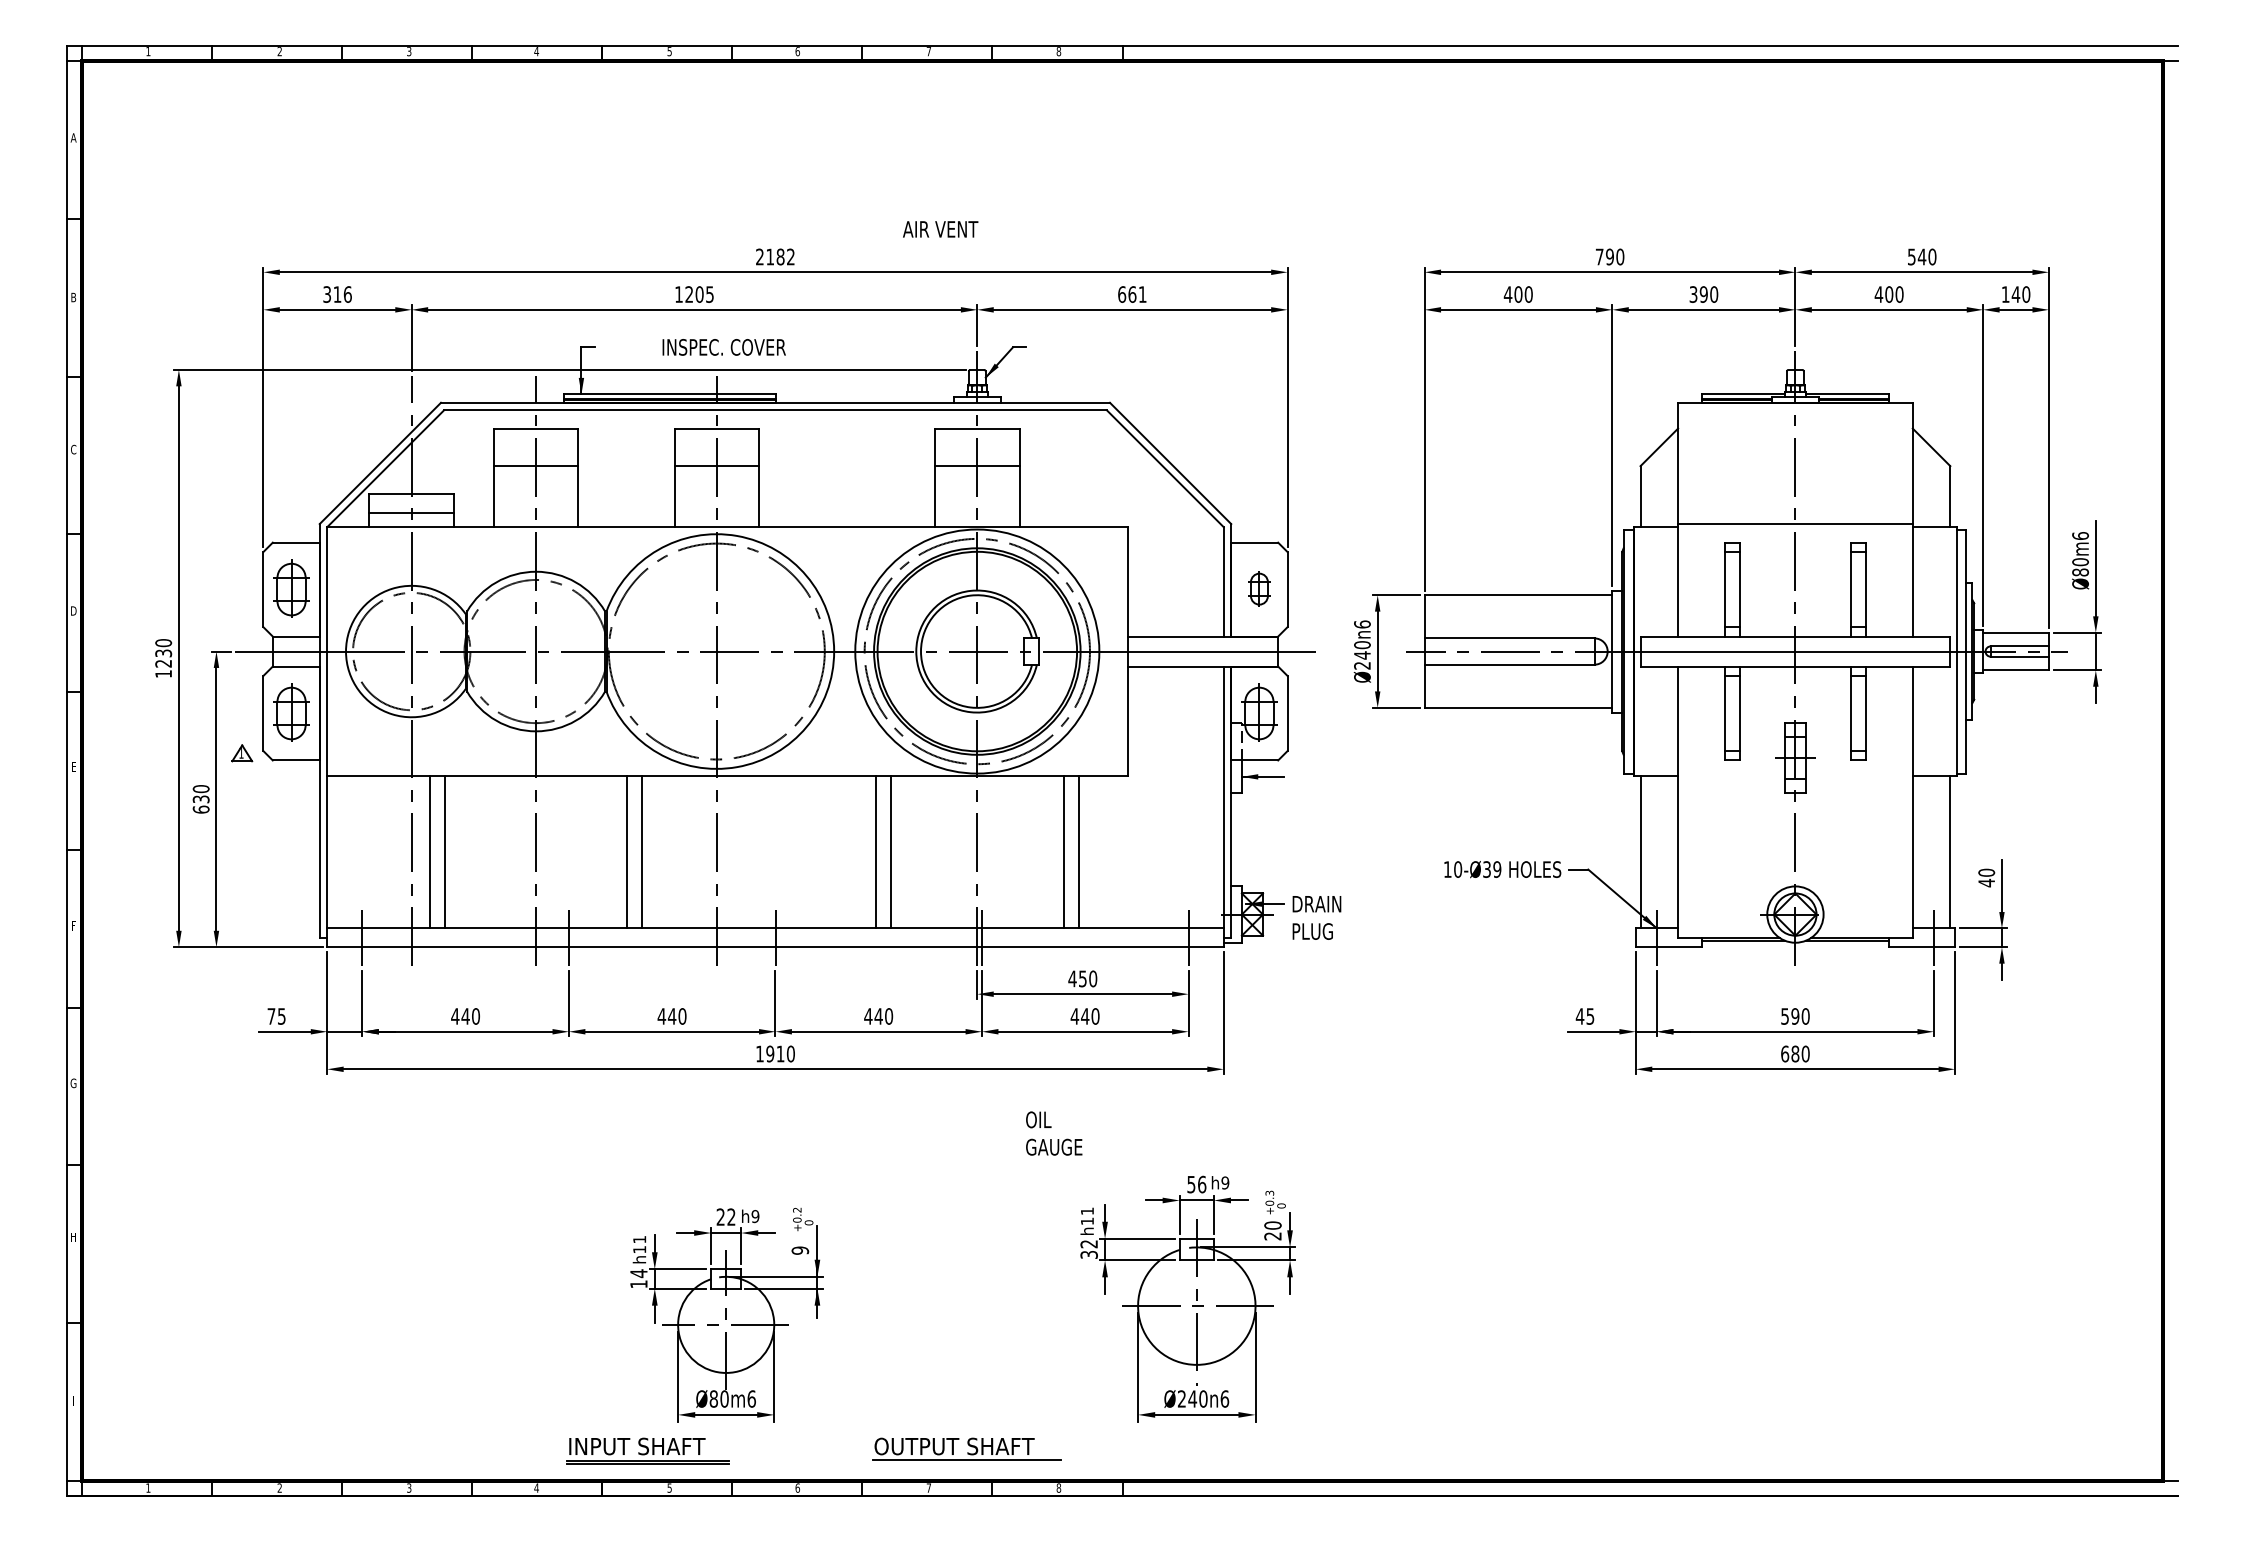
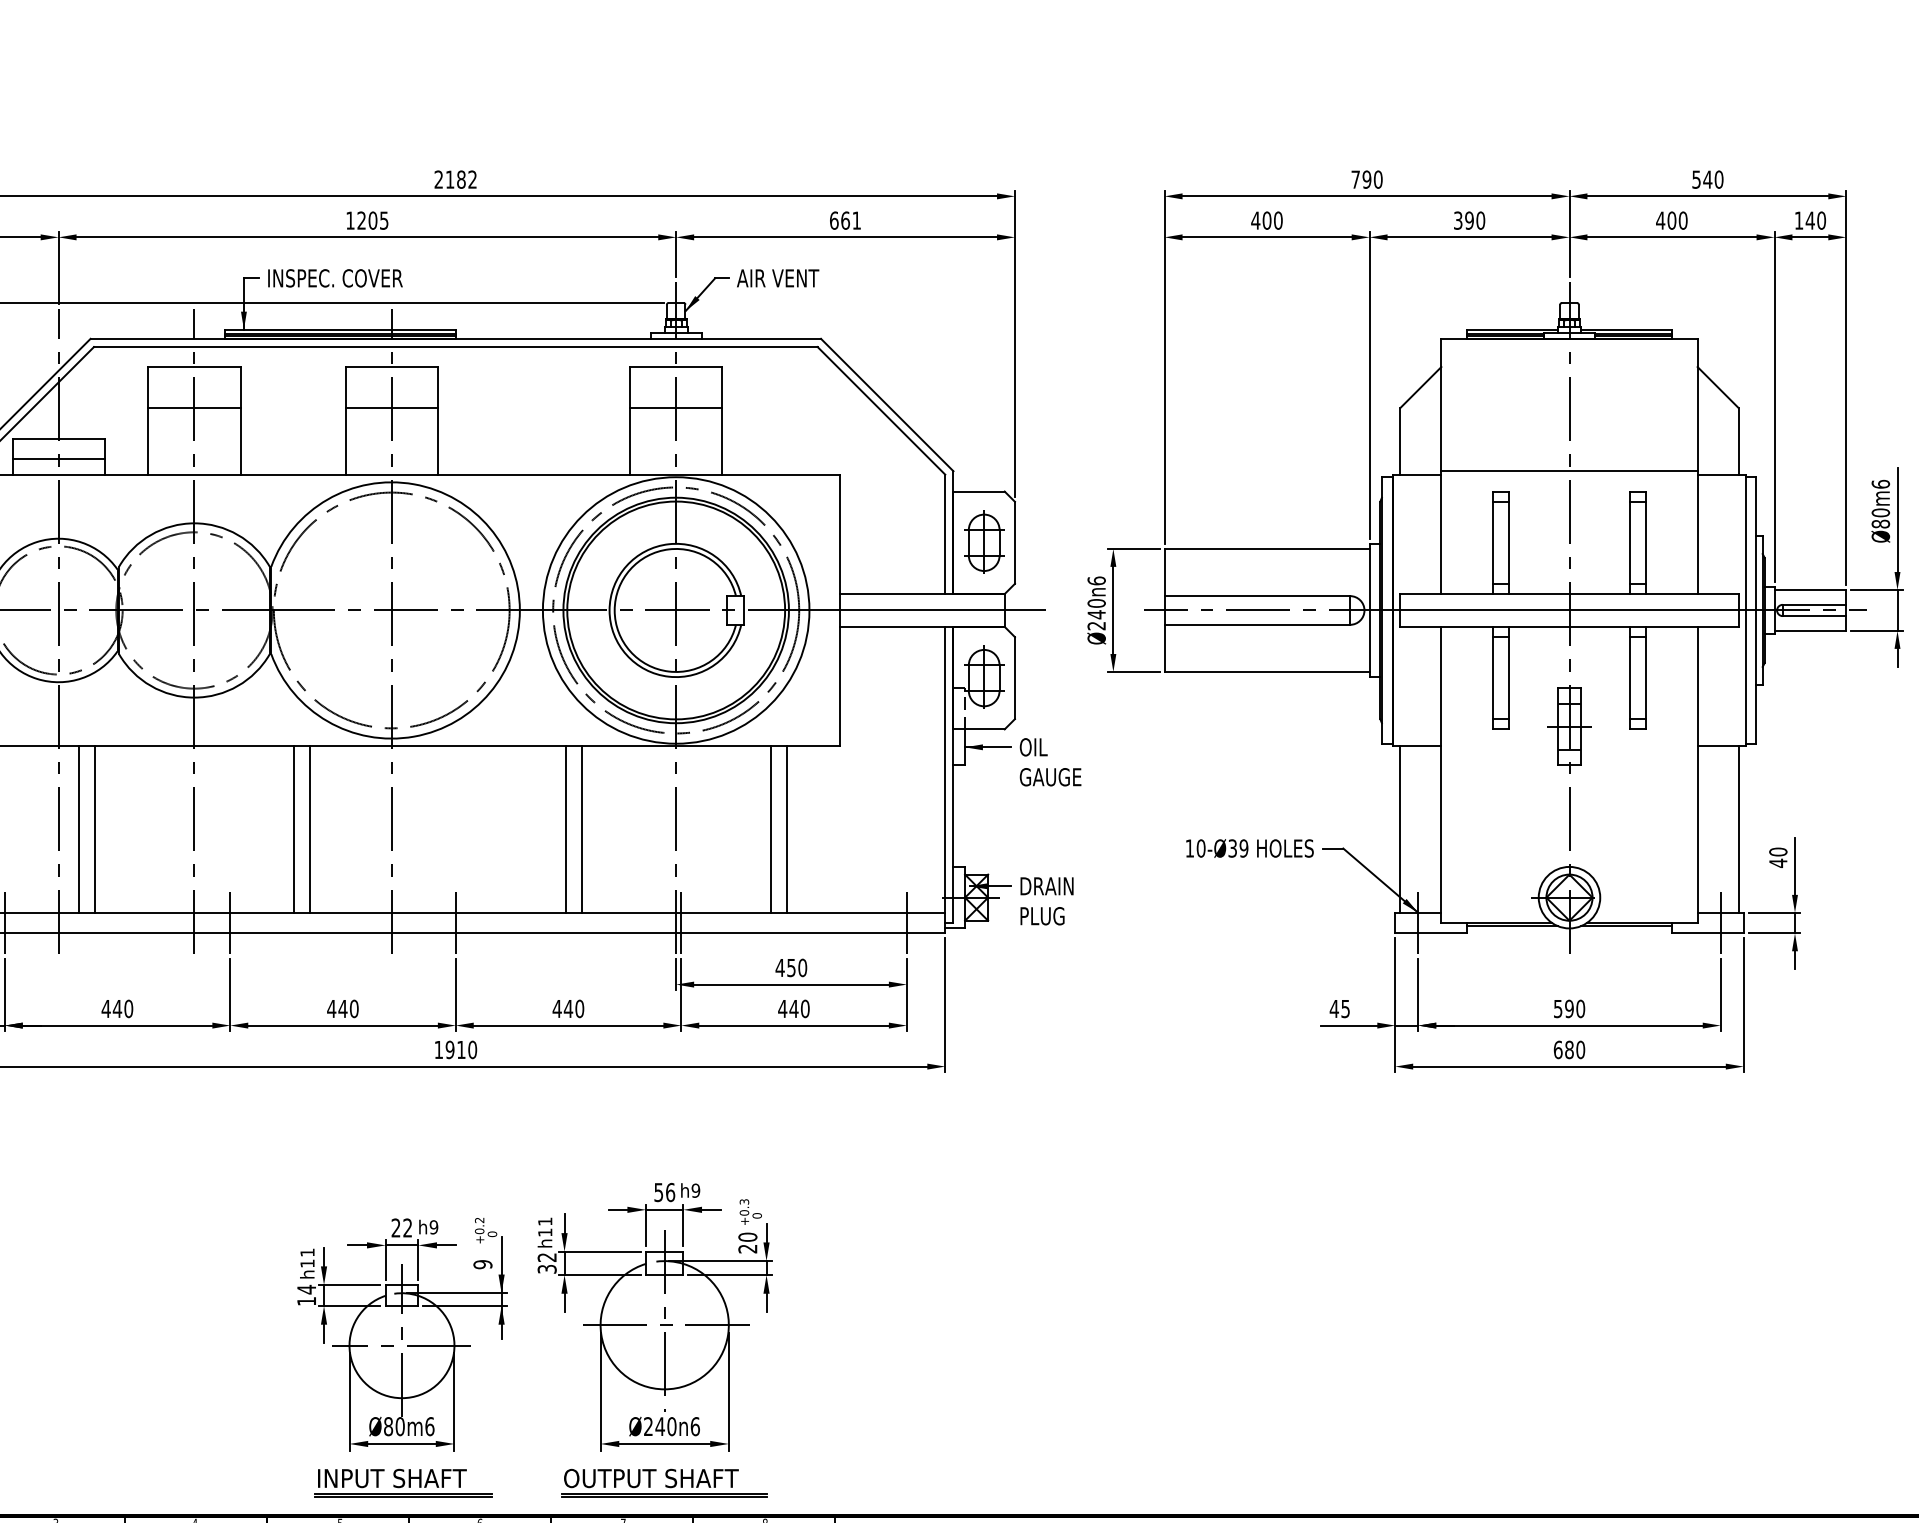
text: (940, 229) -> (777, 278), moved
text: (723, 347) -> (334, 278), moved
part: (1259, 588) -> (984, 541), size x1.67
text: (1054, 1133) -> (1050, 762), moved
part: (1187, 1298) -> (654, 1316), moved
part: (647, 1450) -> (403, 1482), moved
line: (966, 1463) -> (664, 1497), added

